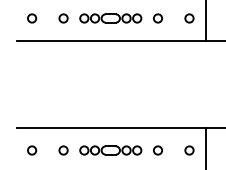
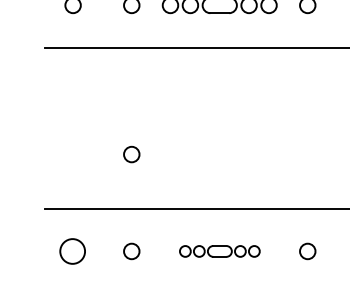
circle: (63, 98) -> (131, 154), added
circle: (32, 150) -> (73, 251), size x1.6
part: (110, 150) -> (219, 251), size x0.7

